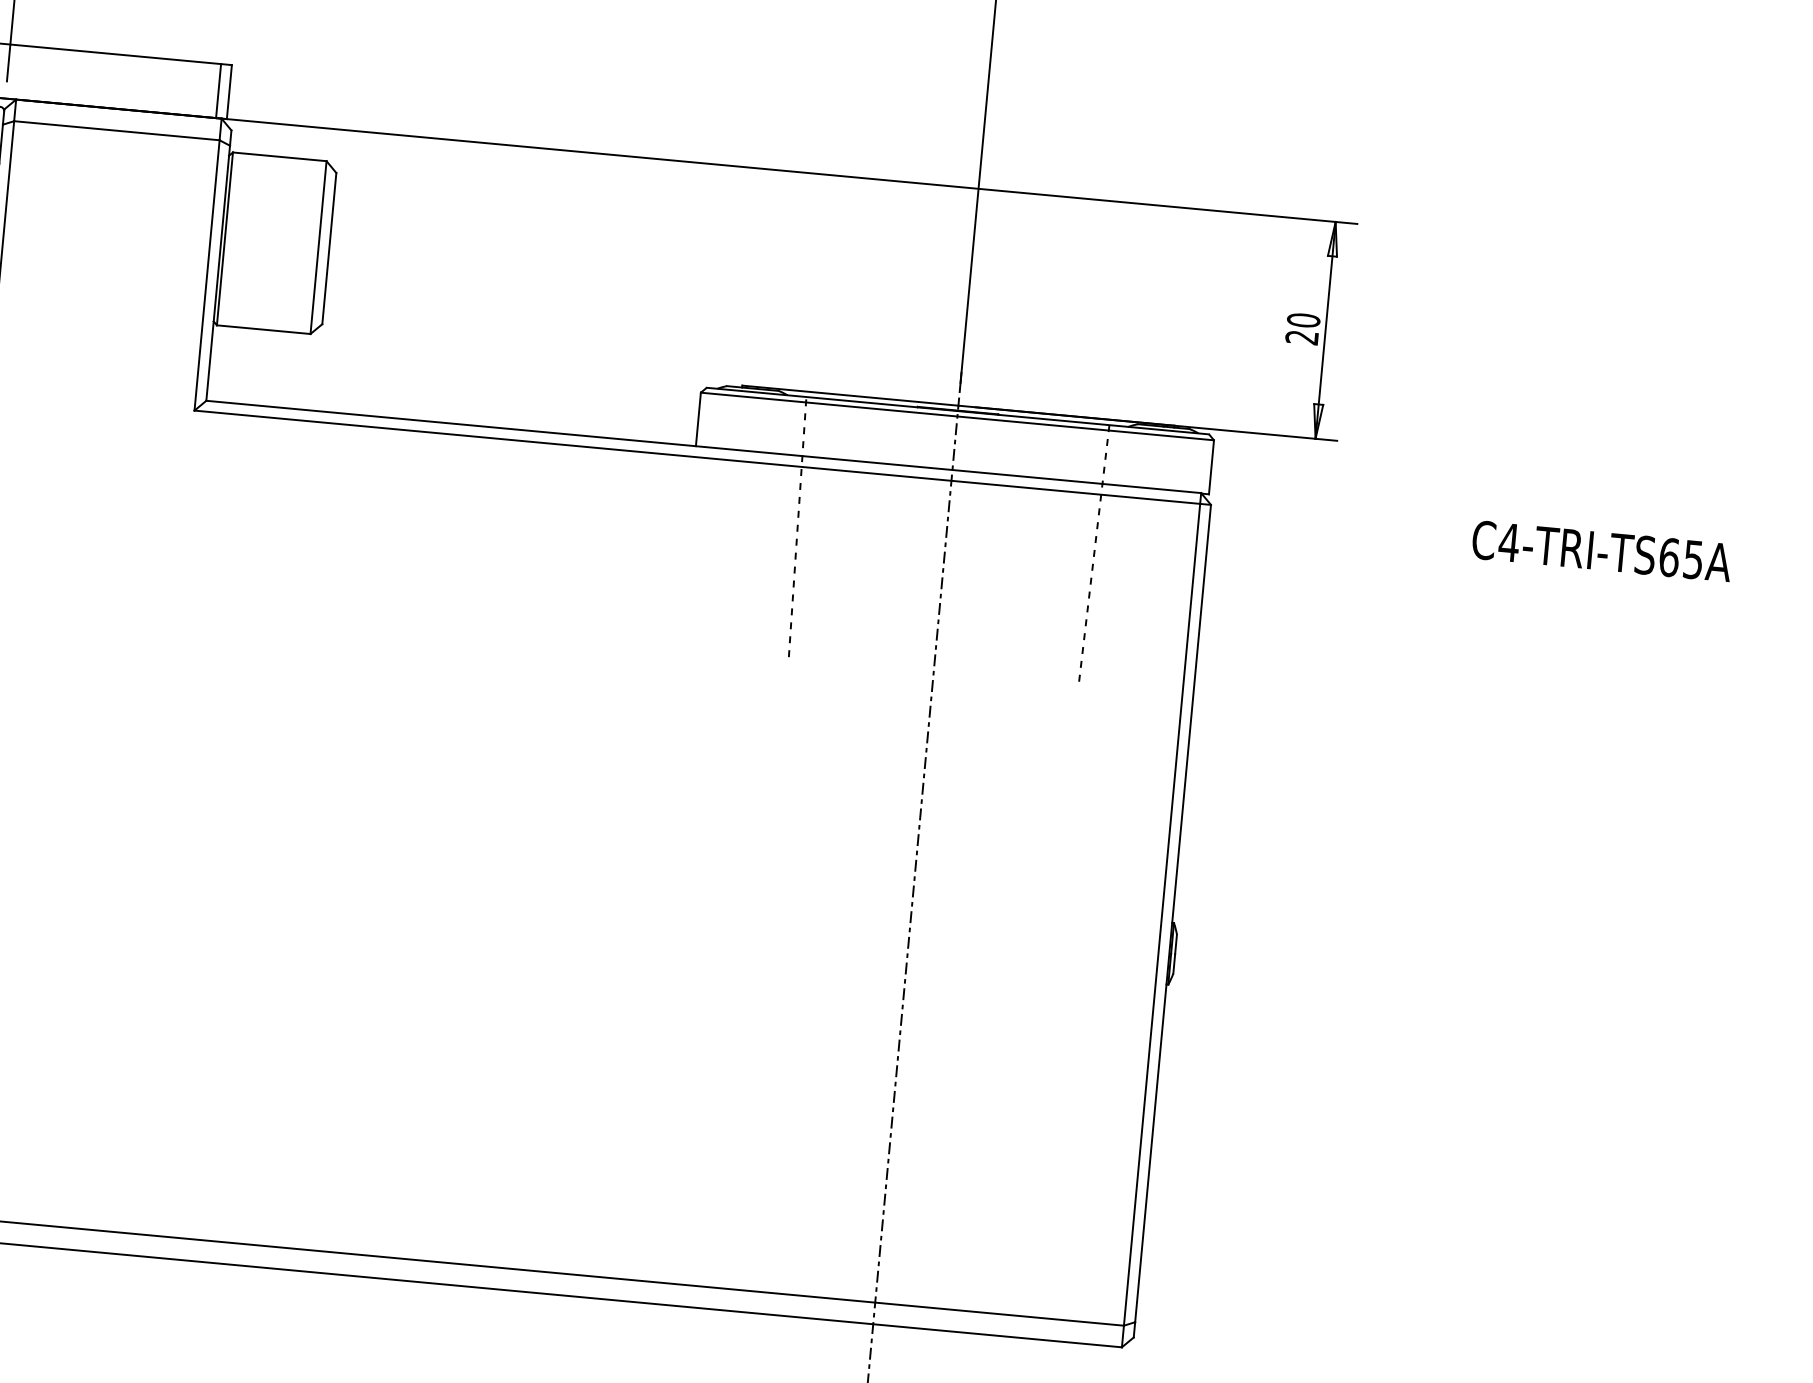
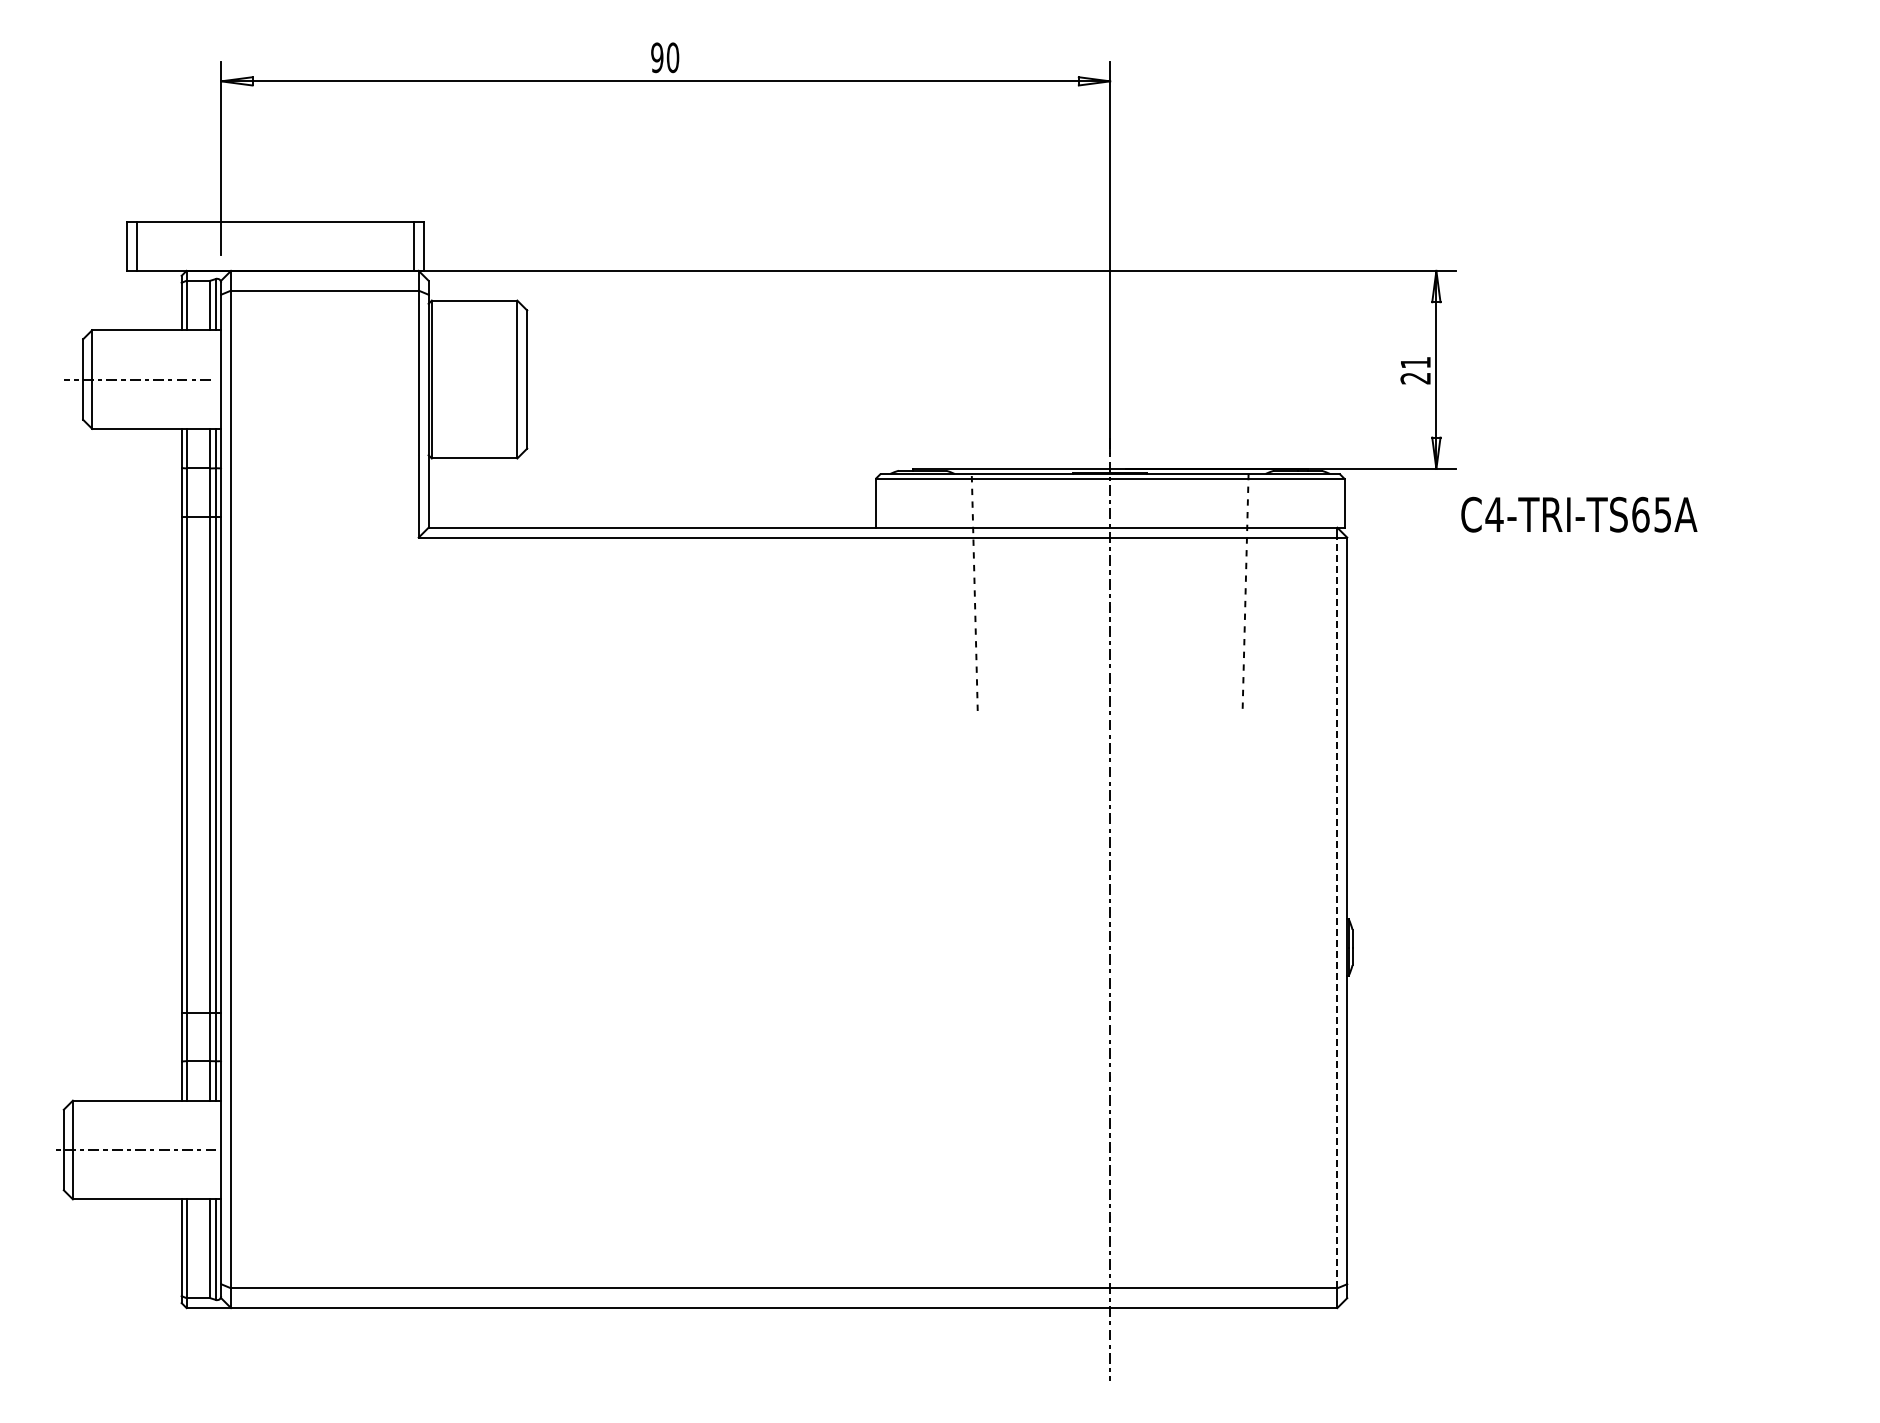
text: (1303, 320) -> (1415, 362), 20 -> 21
text: (1602, 551) -> (1579, 514), moved
line: (1162, 914) -> (1337, 912), solid -> dashed

